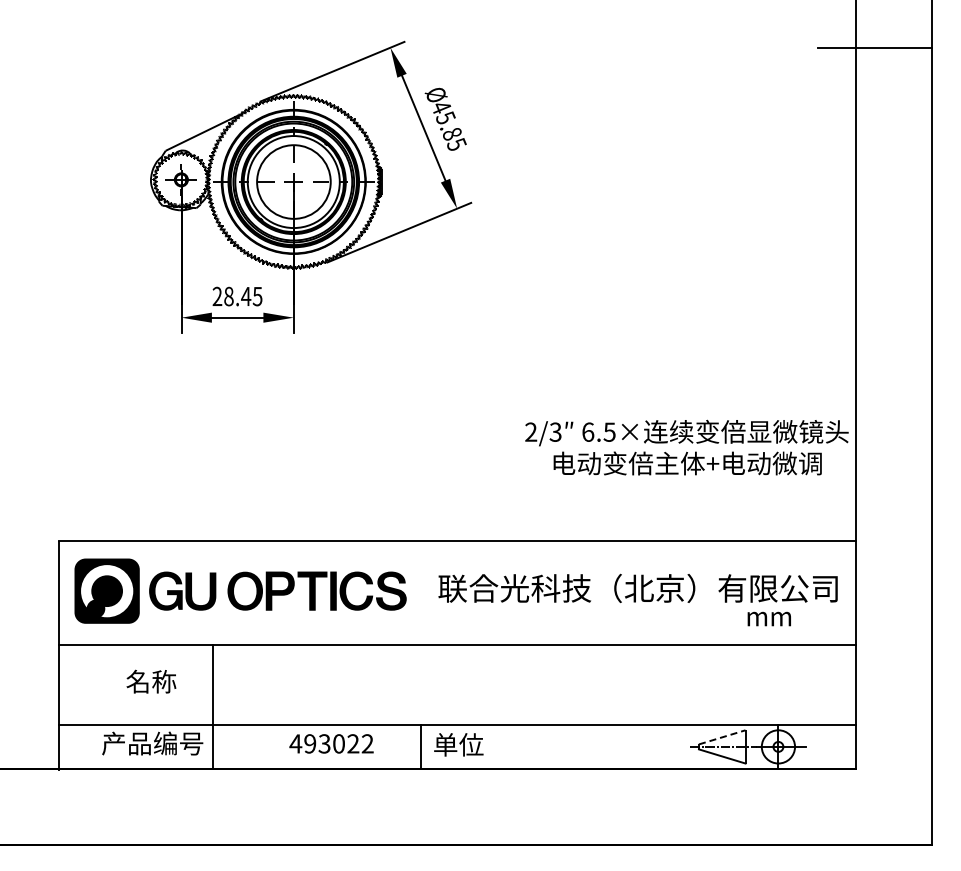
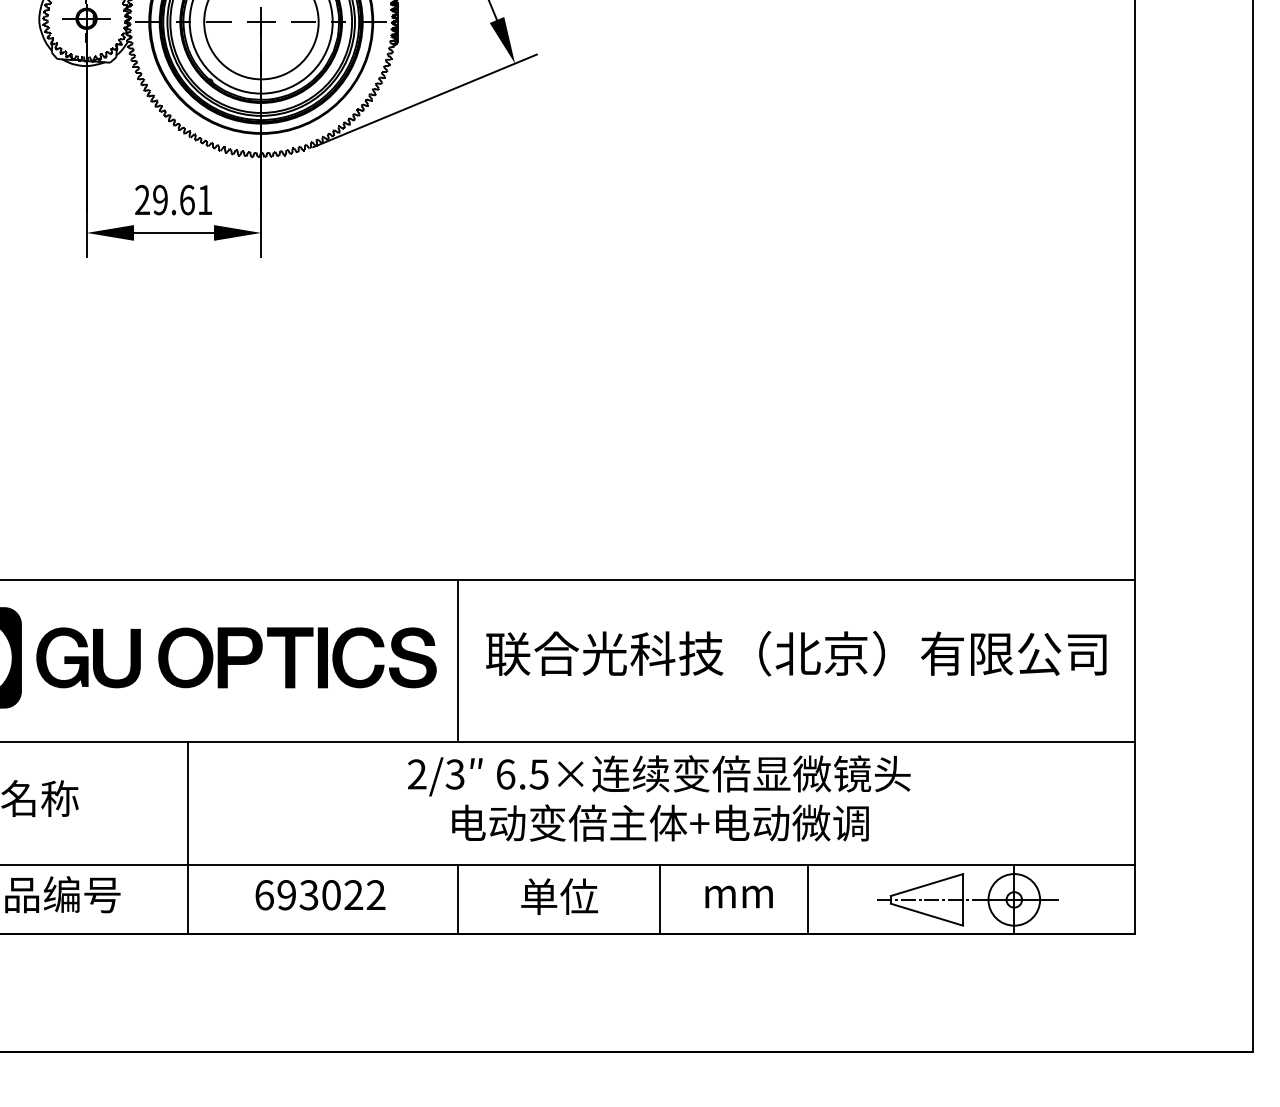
text: (243, 296) -> (183, 199), 28.45 -> 29.61
text: (686, 447) -> (658, 798), moved
line: (420, 592) -> (458, 659), added
text: (768, 618) -> (737, 896), moved
line: (212, 707) -> (187, 838), moved
line: (722, 737) -> (927, 885), dashed -> solid
text: (295, 743) -> (263, 894), 493022 -> 693022
text: (458, 744) -> (559, 896), moved
line: (550, 746) -> (660, 899), added
line: (645, 746) -> (807, 899), added

